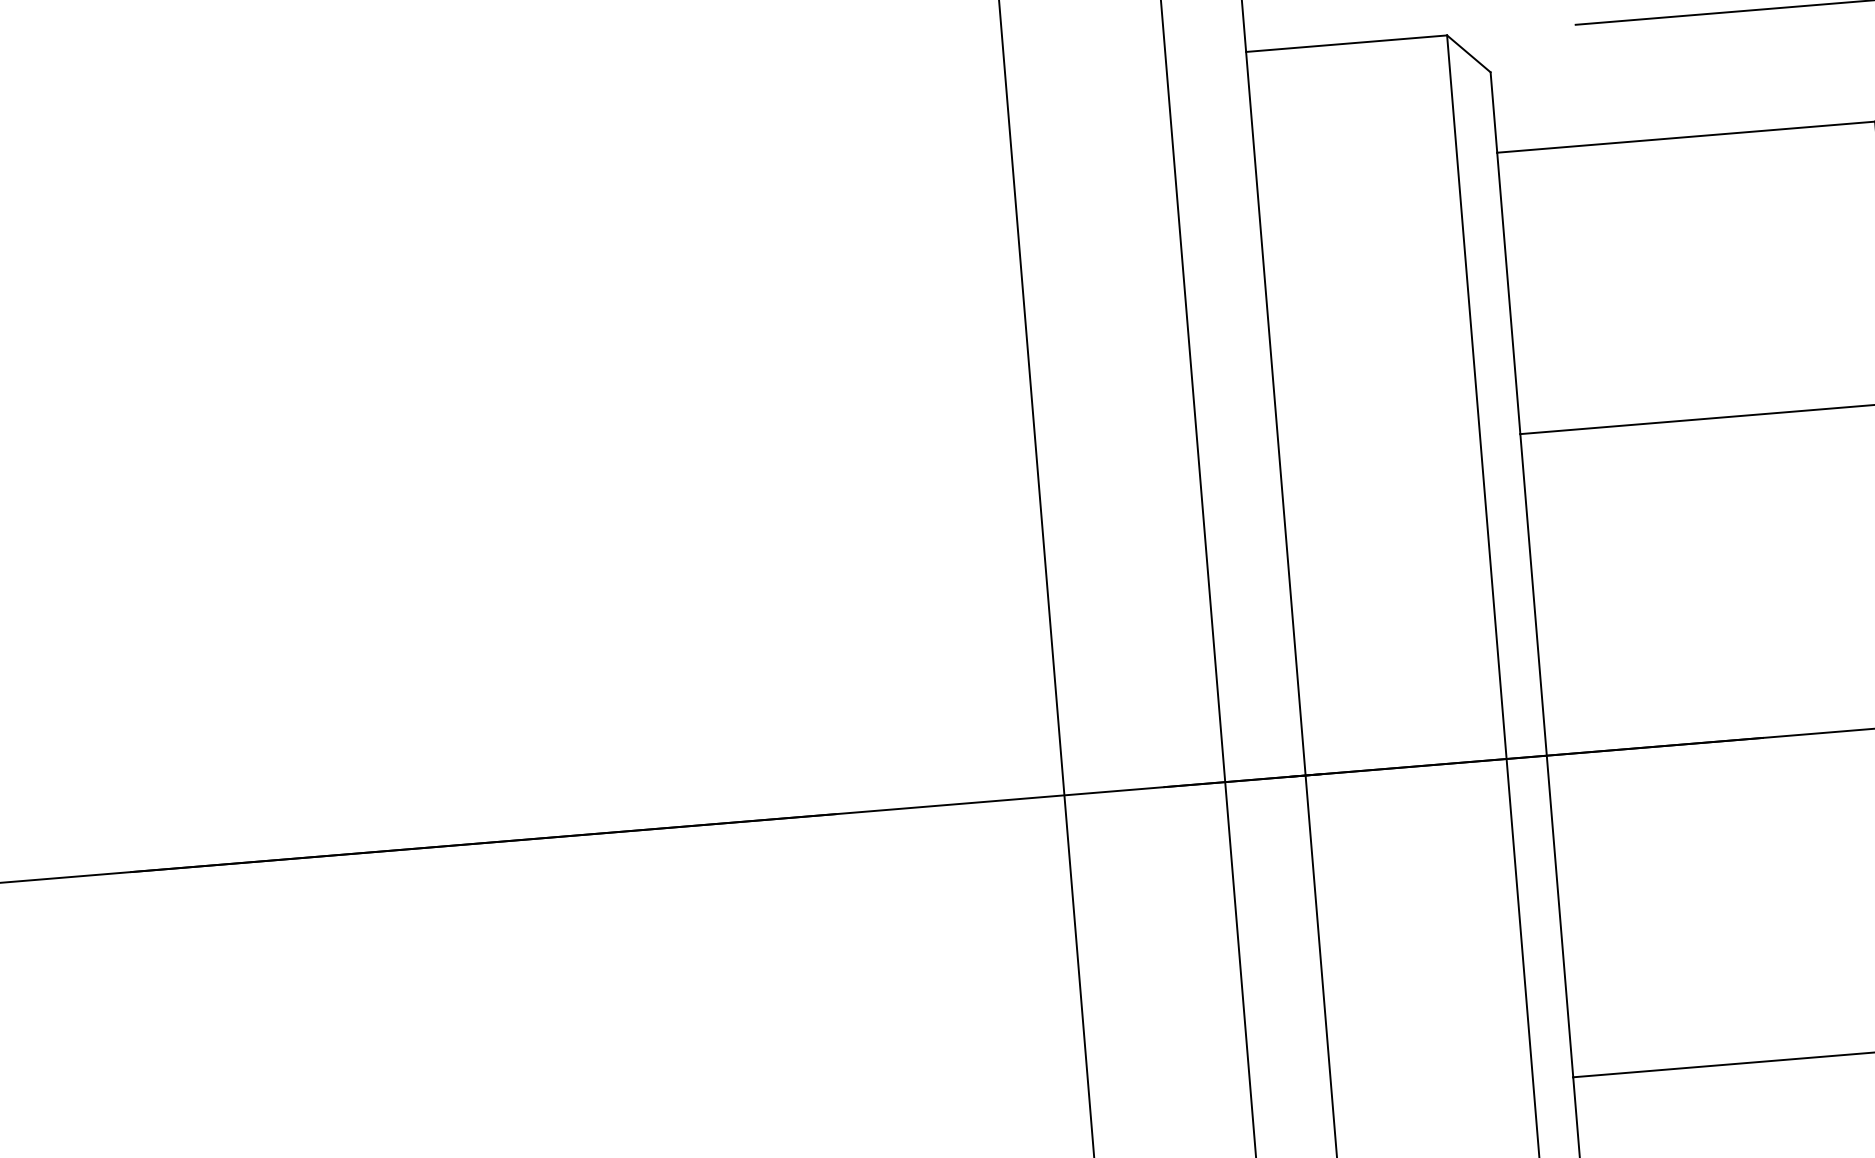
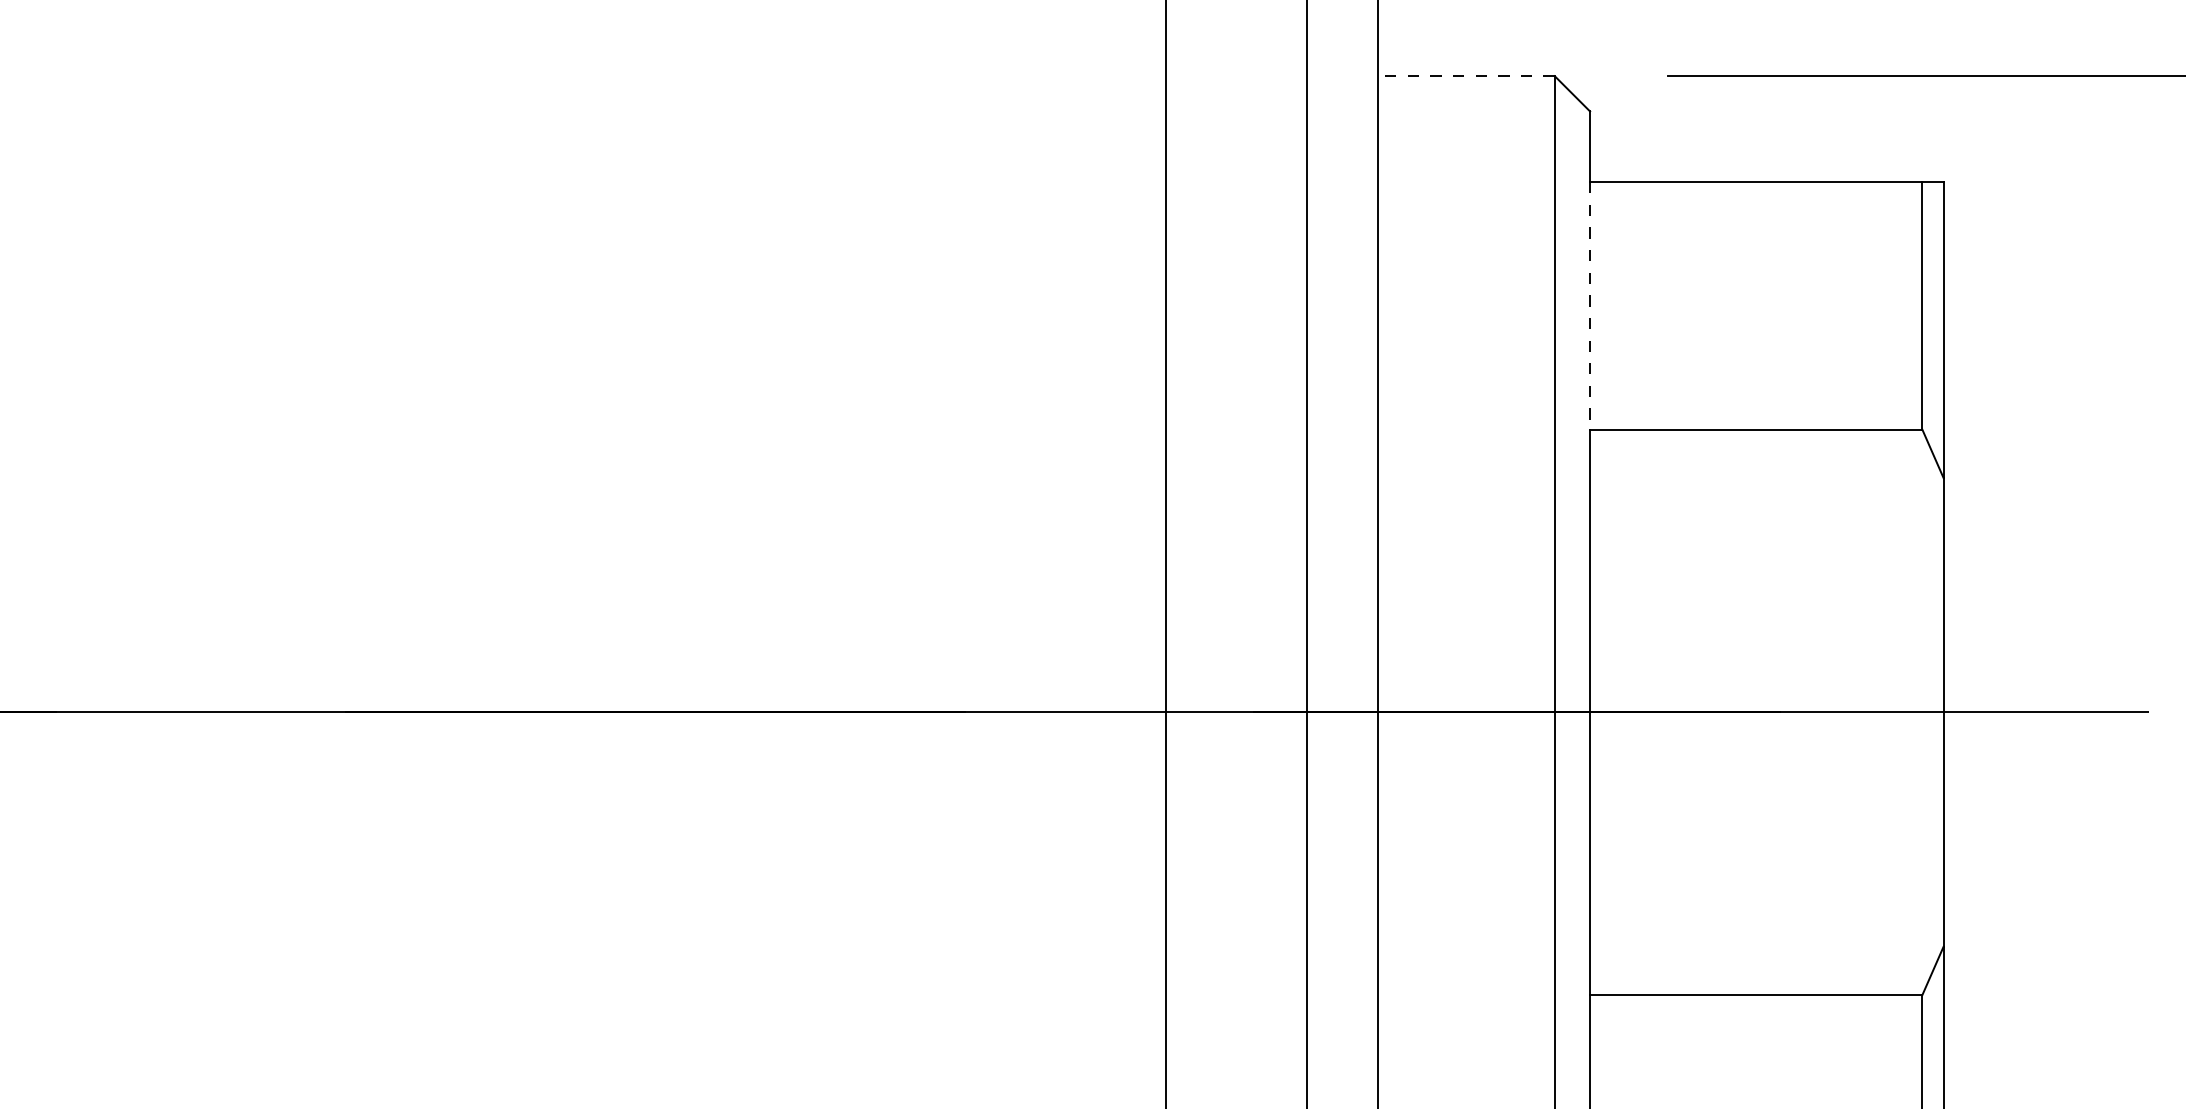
line: (1345, 44) -> (1465, 76), solid -> dashed
line: (1509, 292) -> (1590, 305), solid -> dashed

